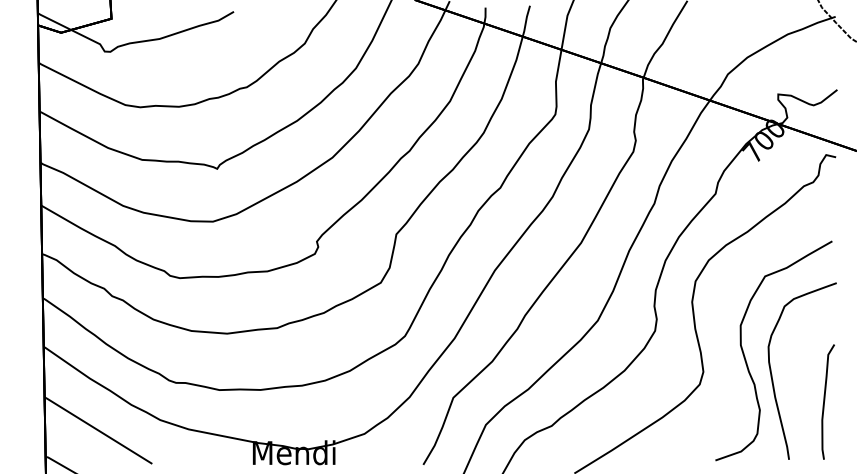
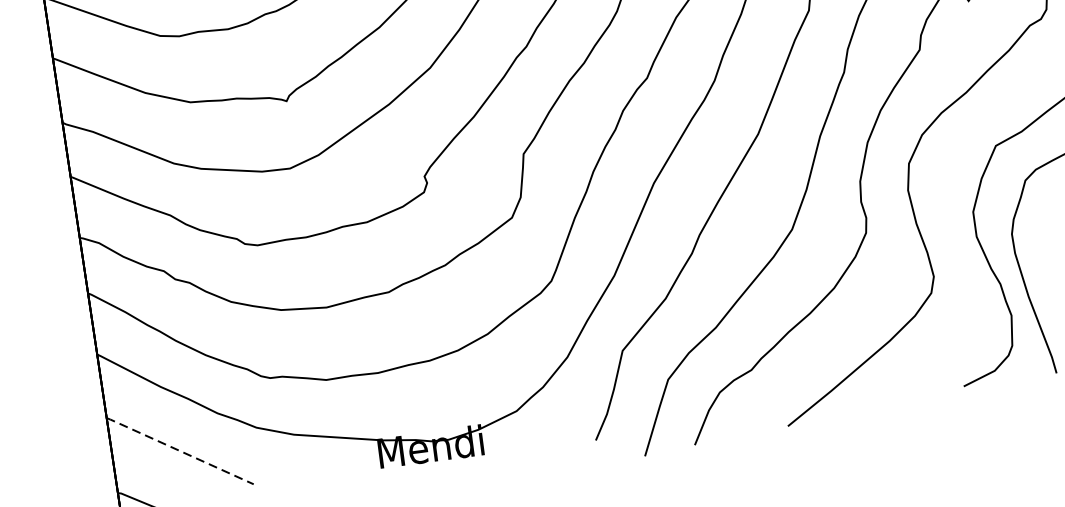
line: (98, 430) -> (180, 451), solid -> dashed

